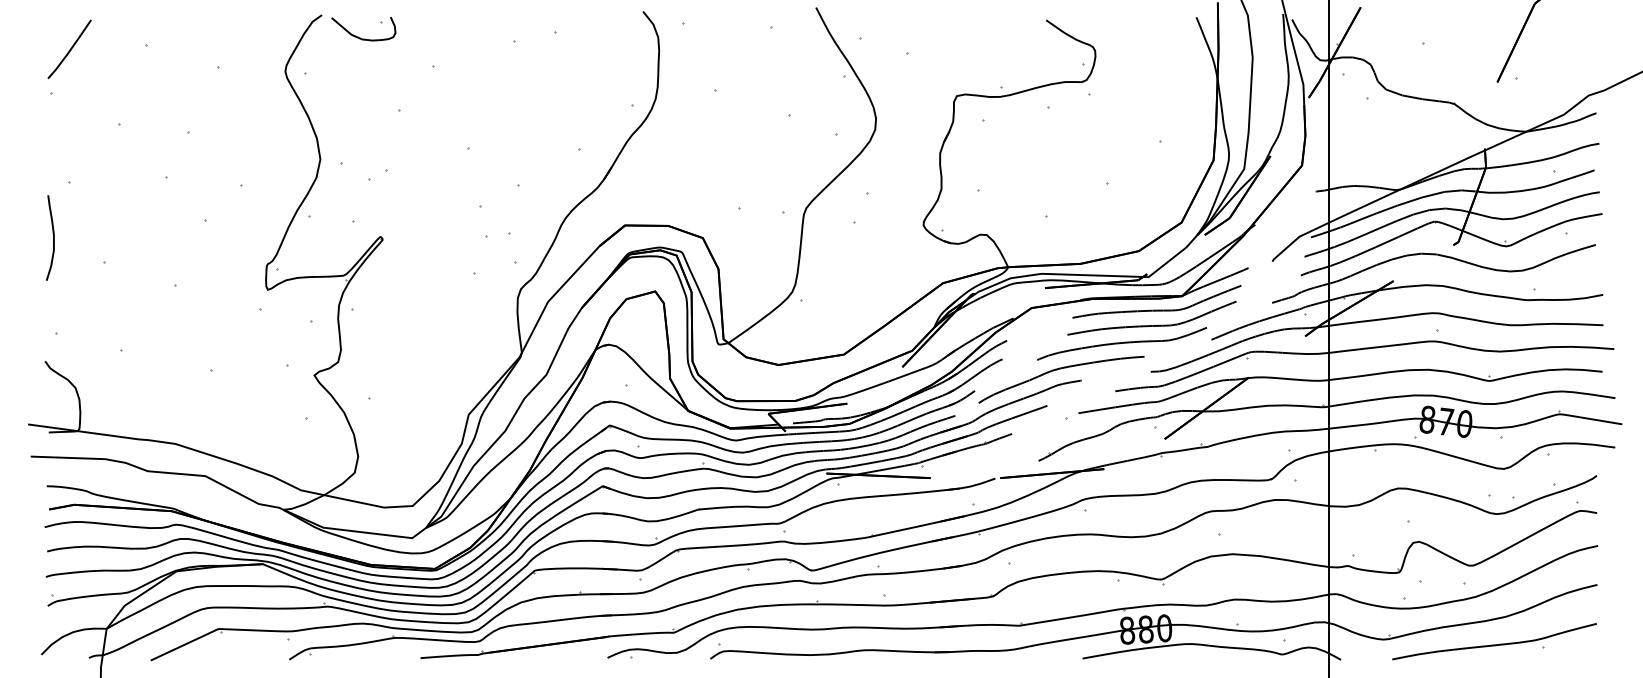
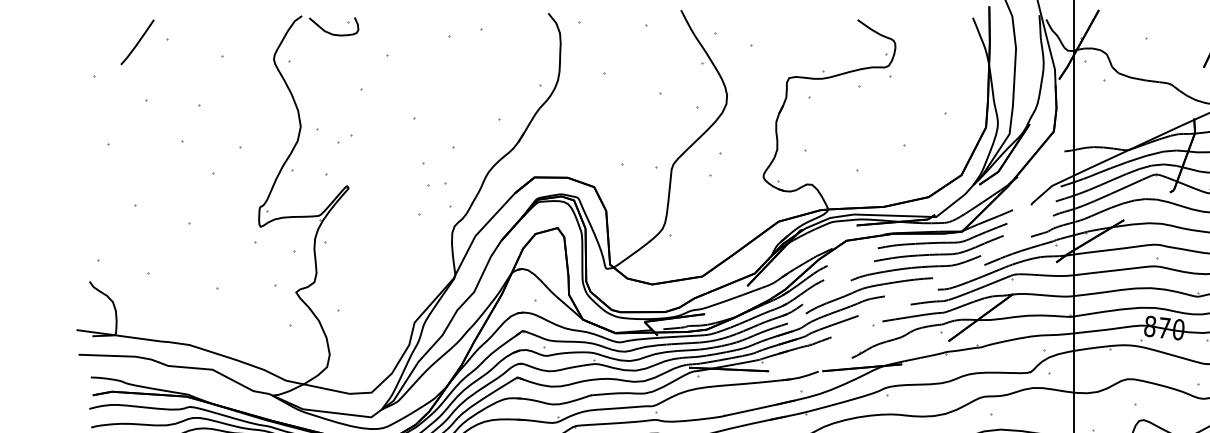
line: (70, 48) -> (138, 41), moved
curve: (53, 237) -> (96, 186), removed

